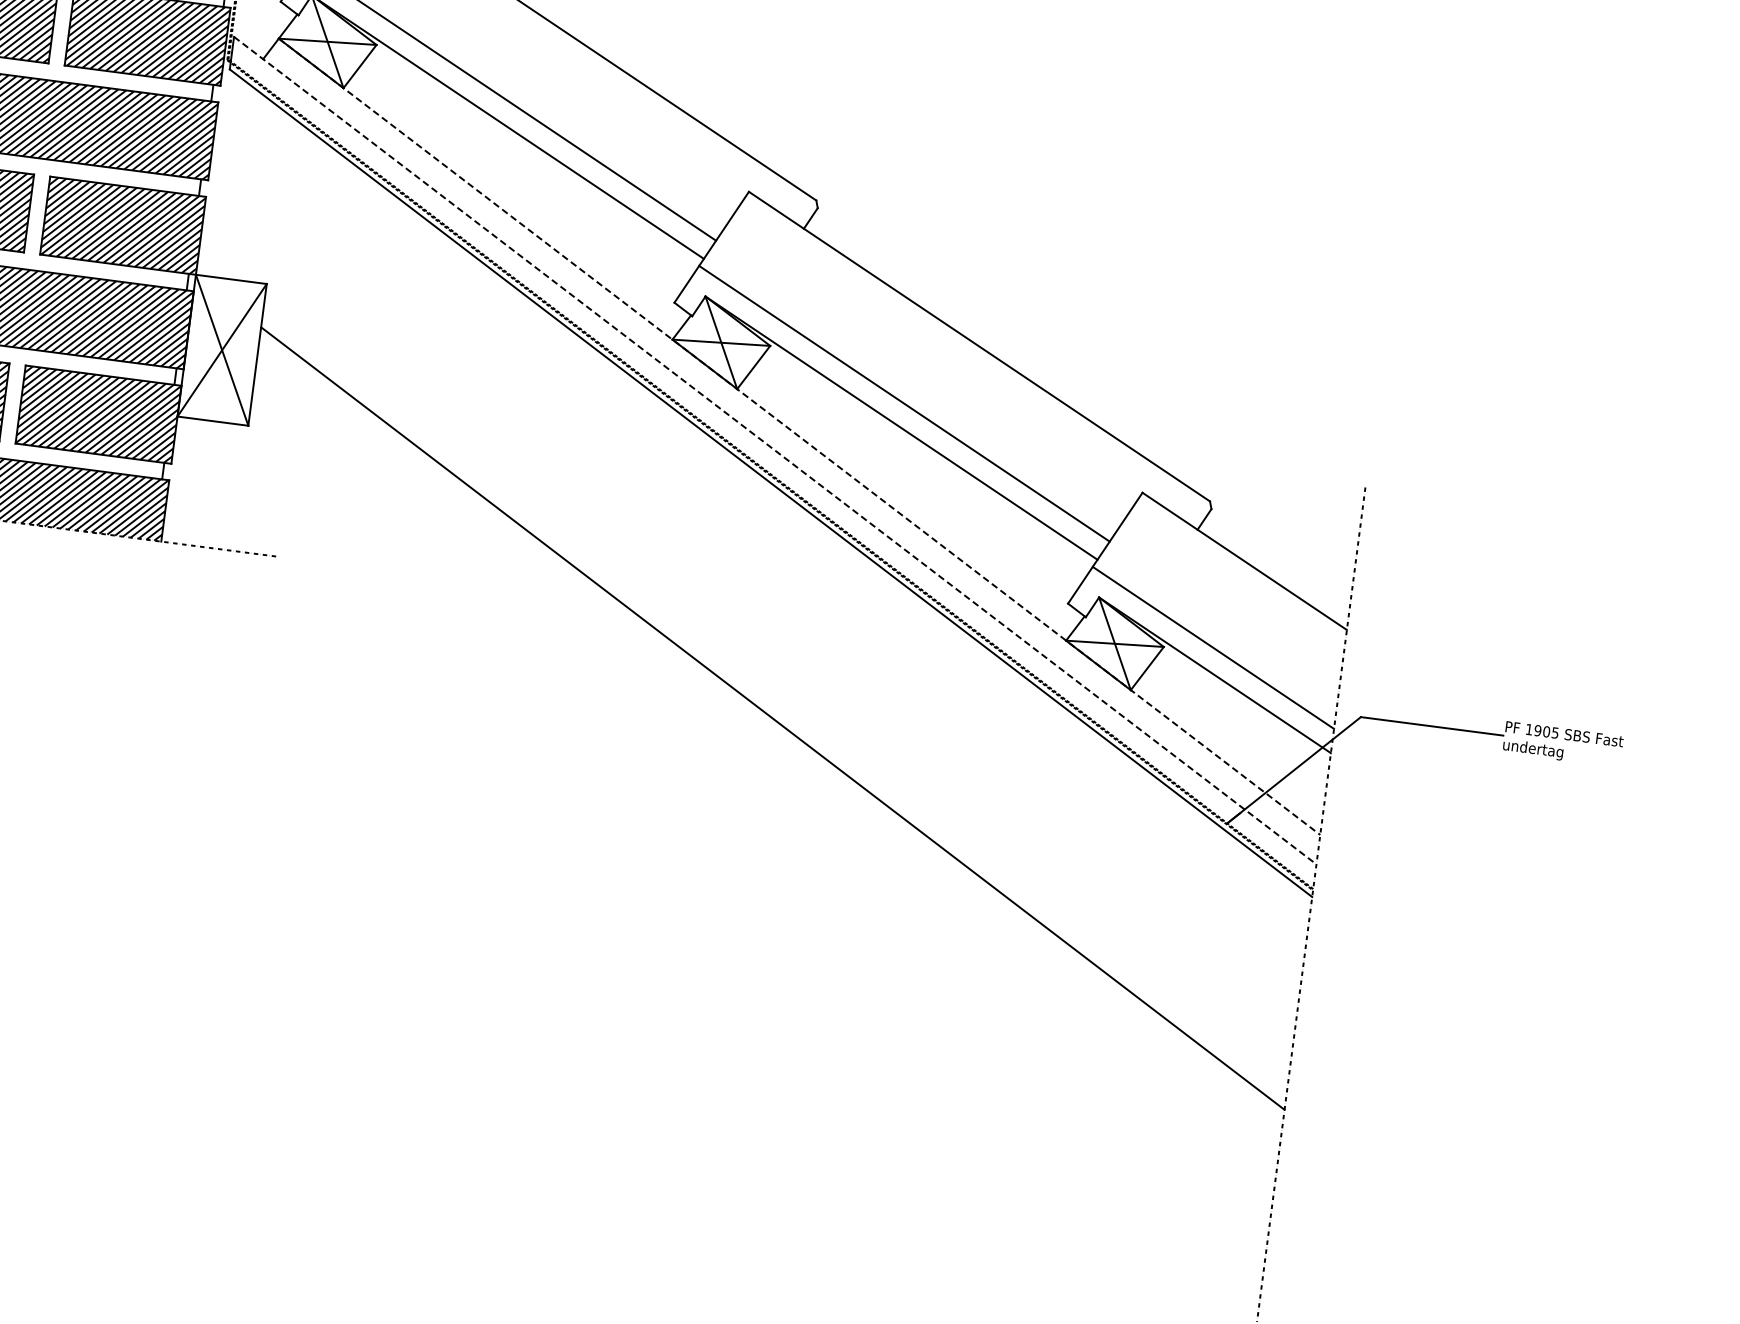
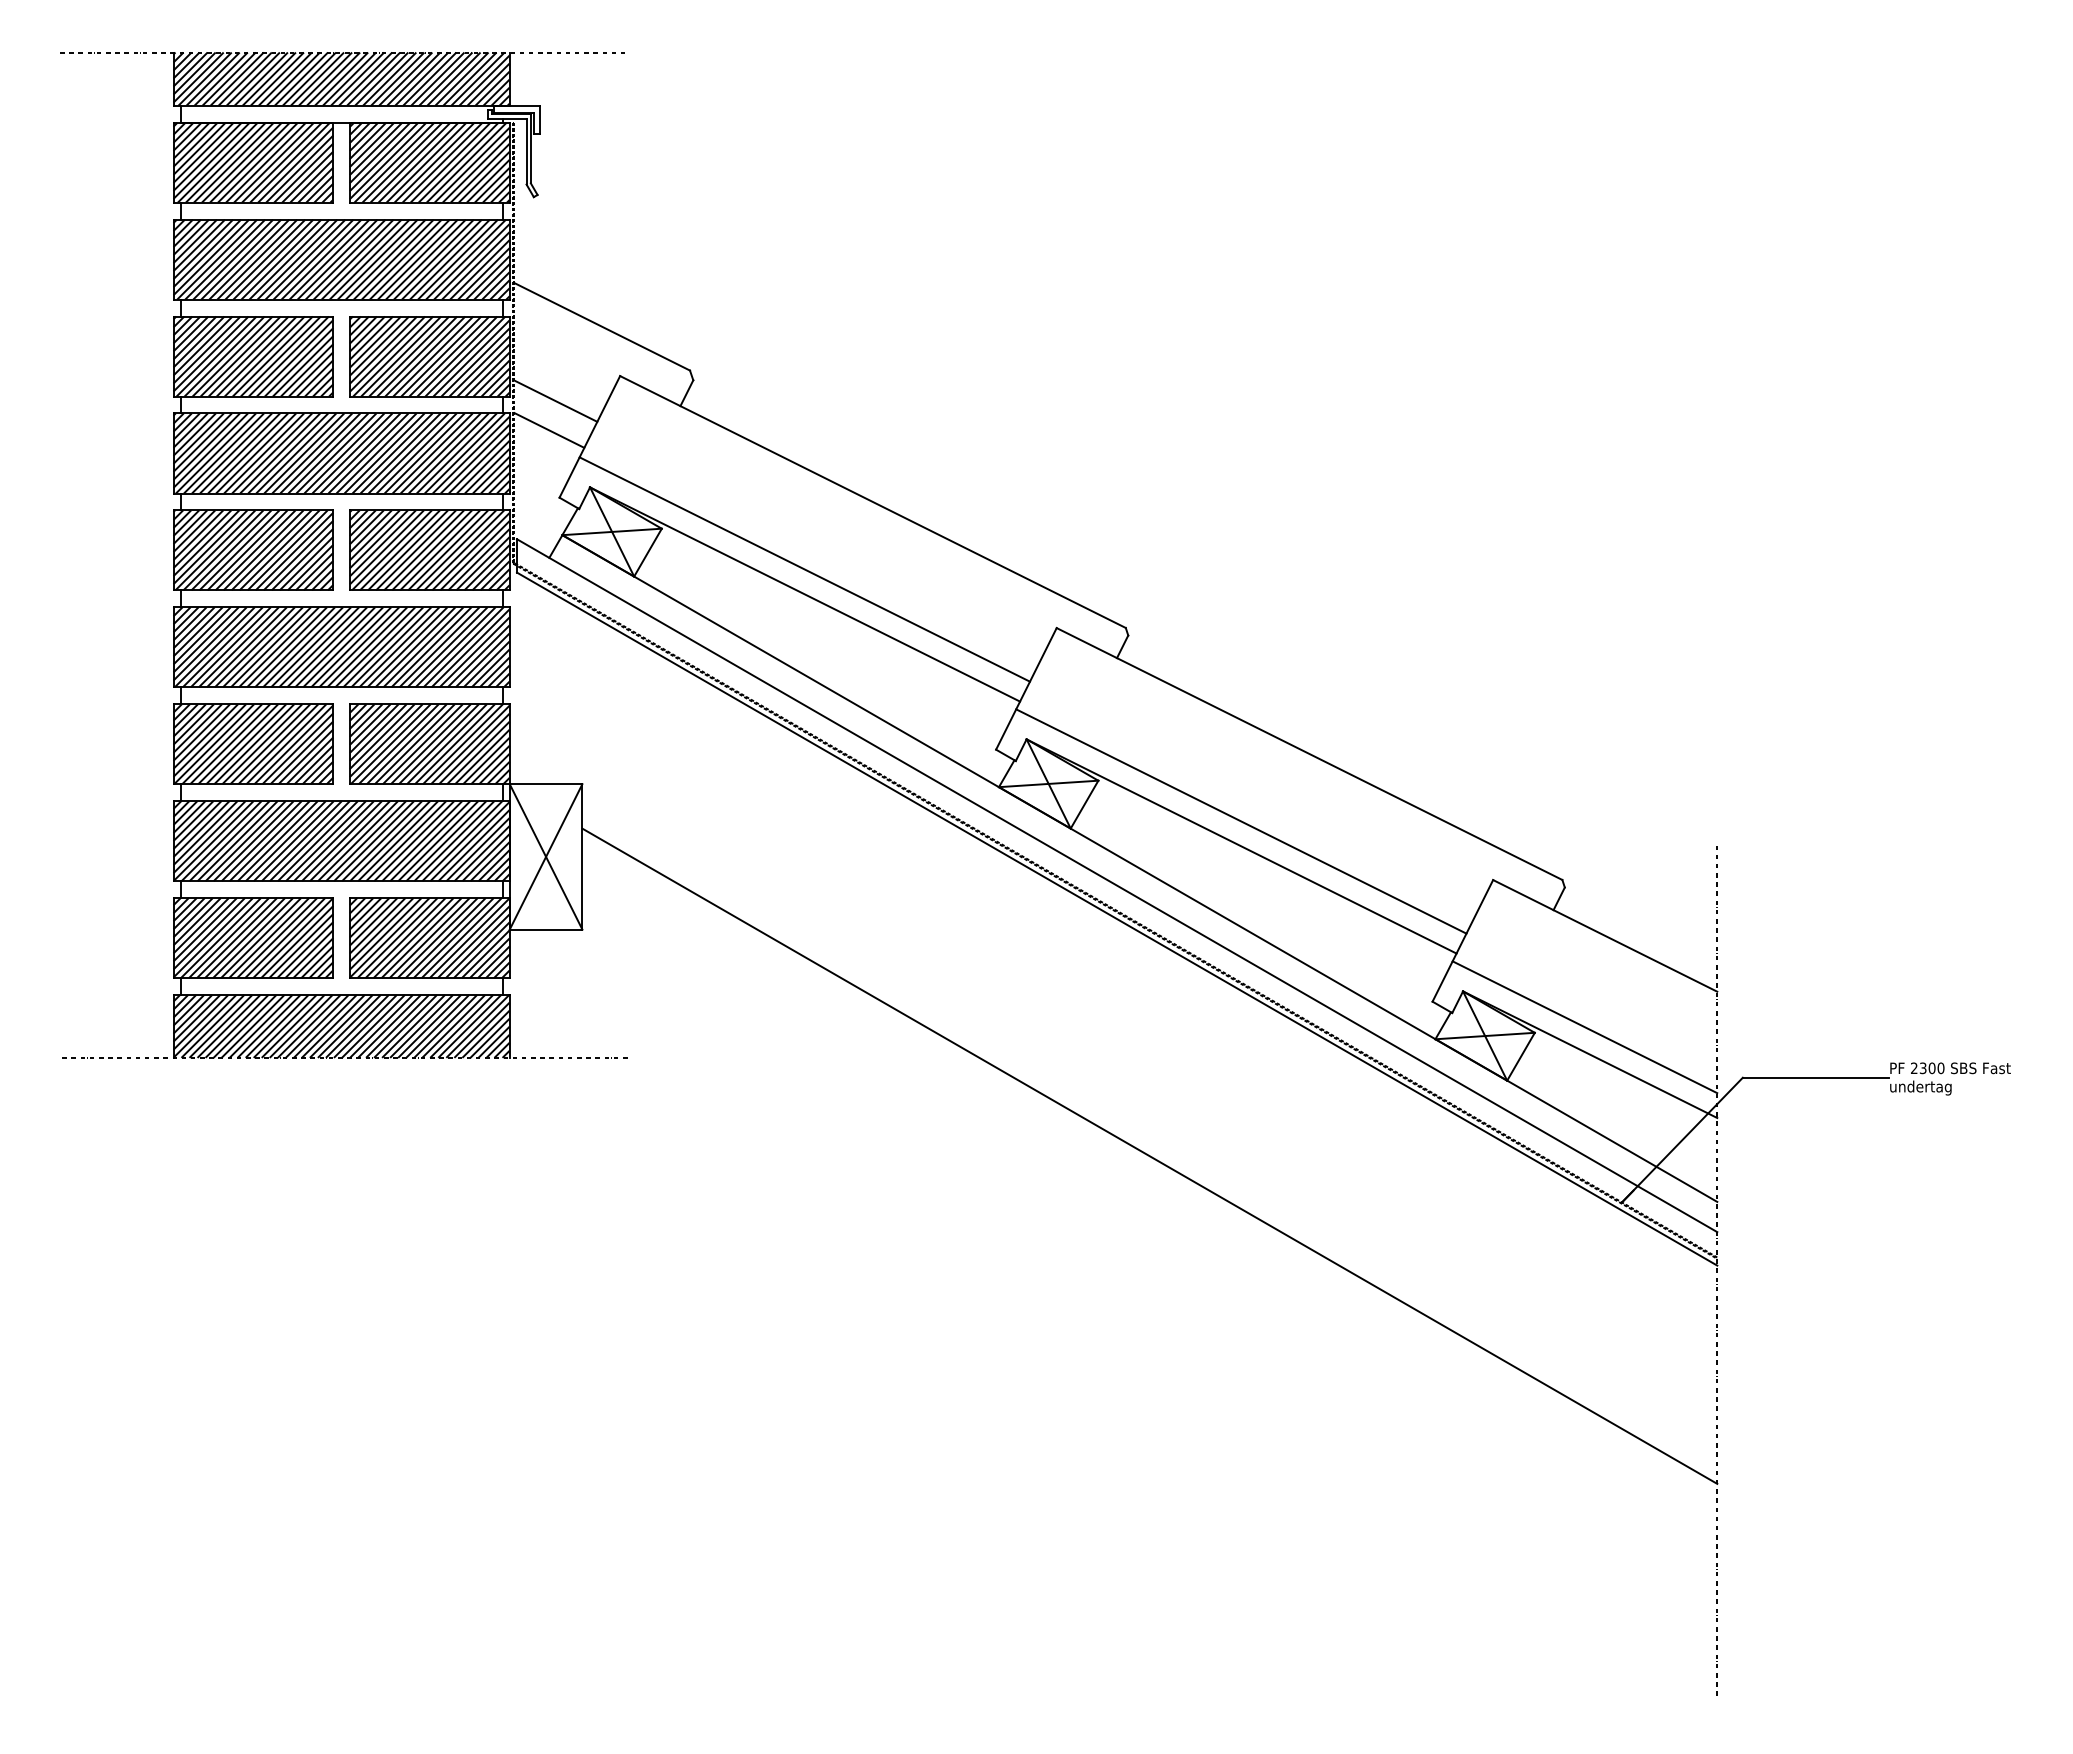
line: (799, 436) -> (1139, 868), dashed -> solid
line: (775, 450) -> (1117, 885), dashed -> solid
text: (1542, 731) -> (1927, 1068), 1905 -> 2300

